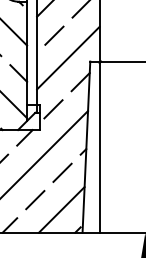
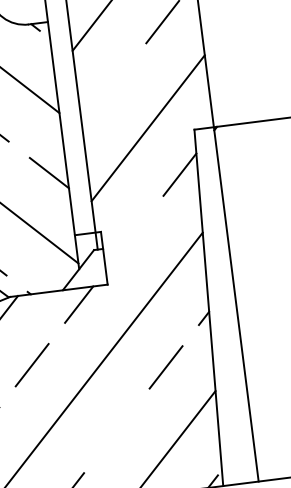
line: (54, 35) -> (113, 85), removed
line: (53, 109) -> (130, 238), removed
line: (35, 200) -> (117, 431), removed

